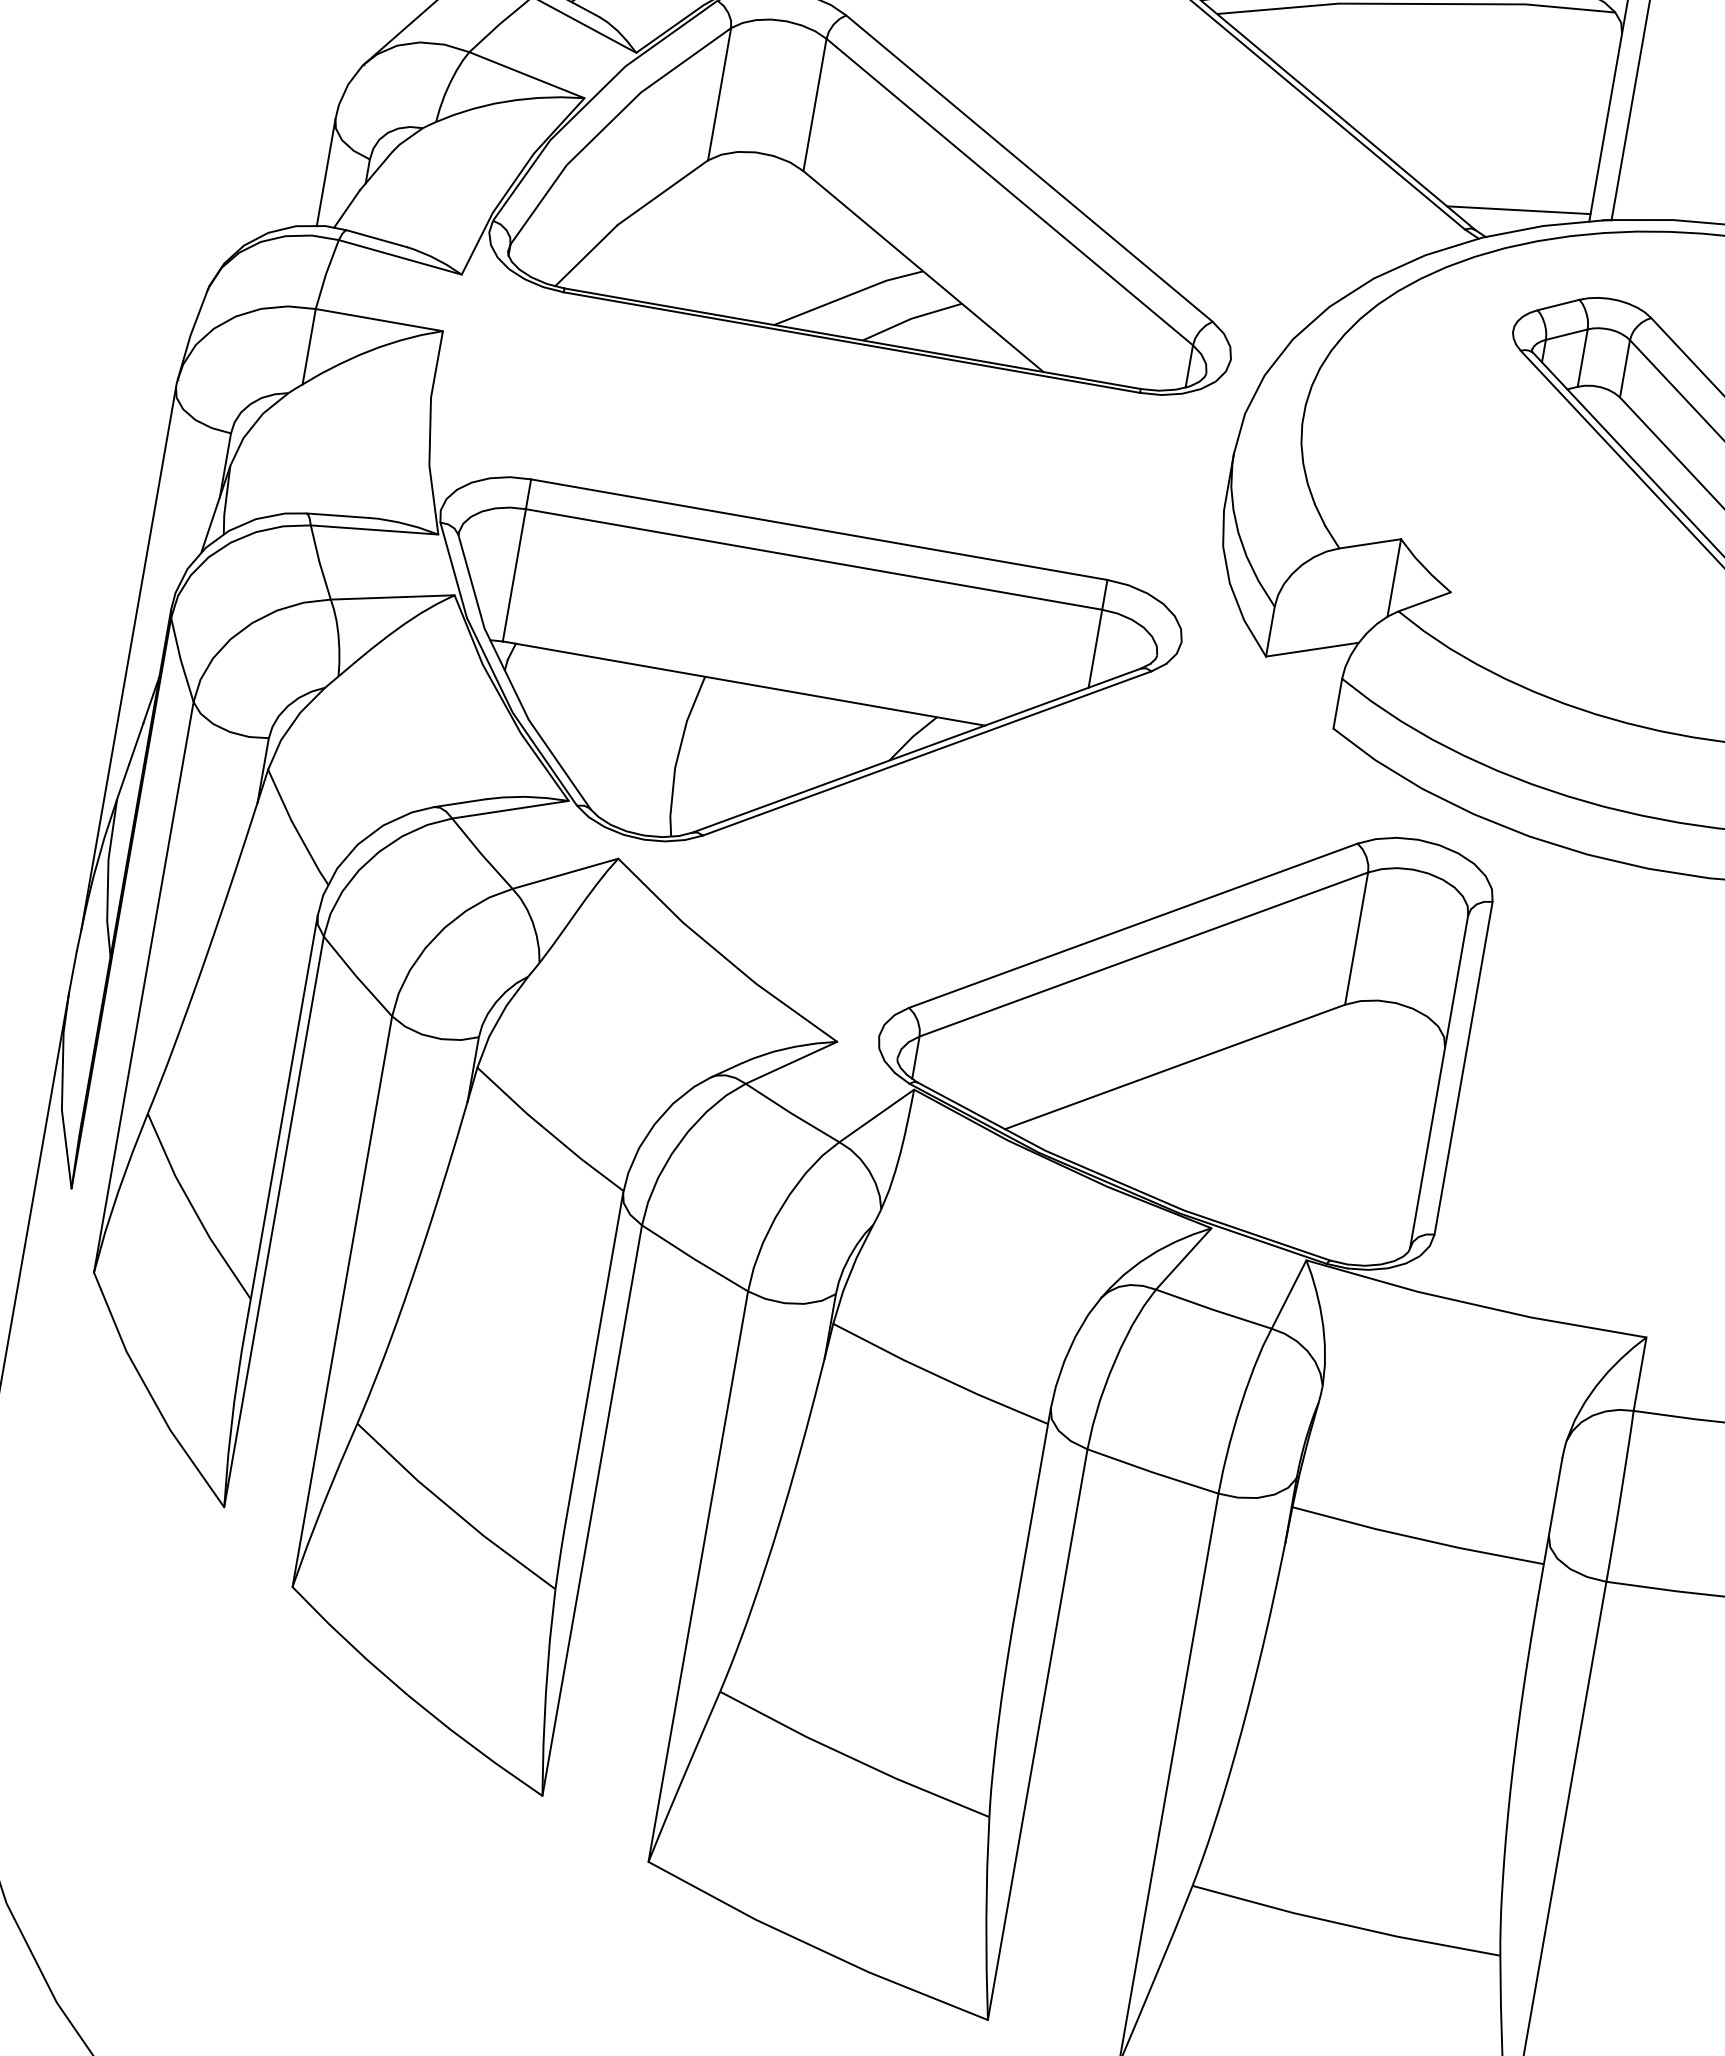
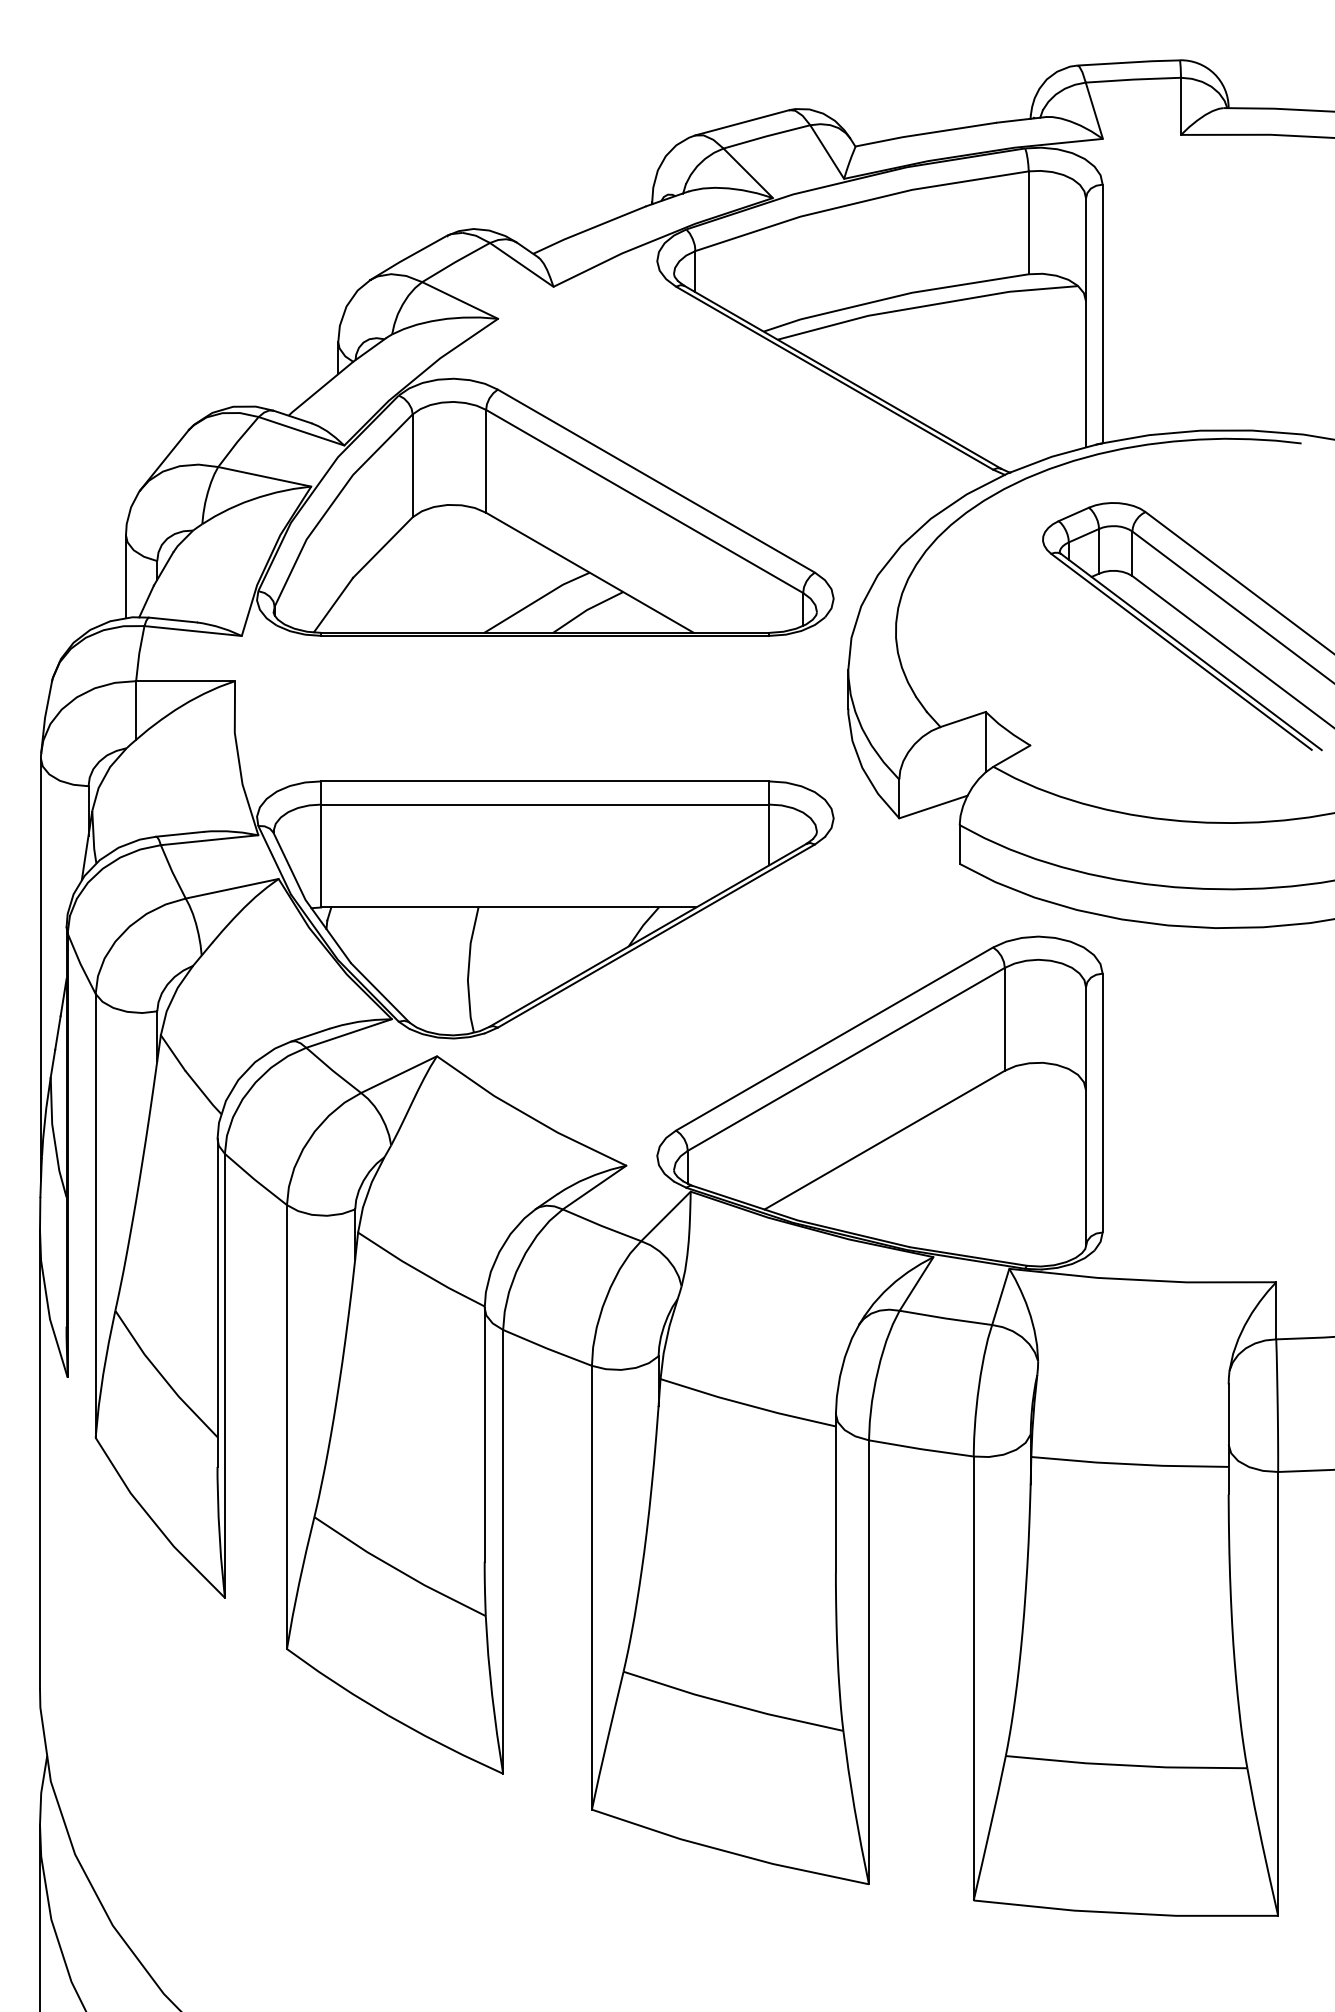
line: (1519, 209) -> (1031, 447), removed

